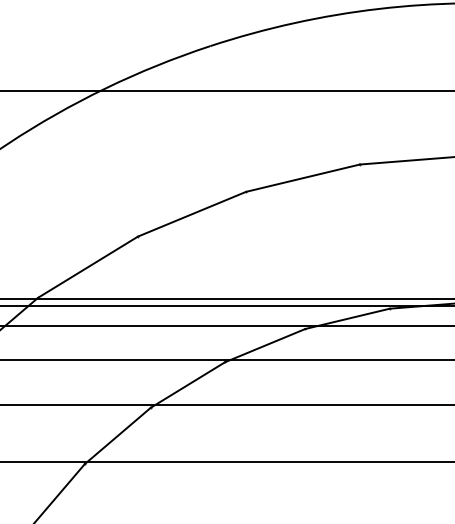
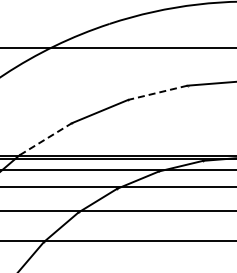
line: (302, 177) -> (157, 92), solid -> dashed
line: (87, 267) -> (45, 139), solid -> dashed

